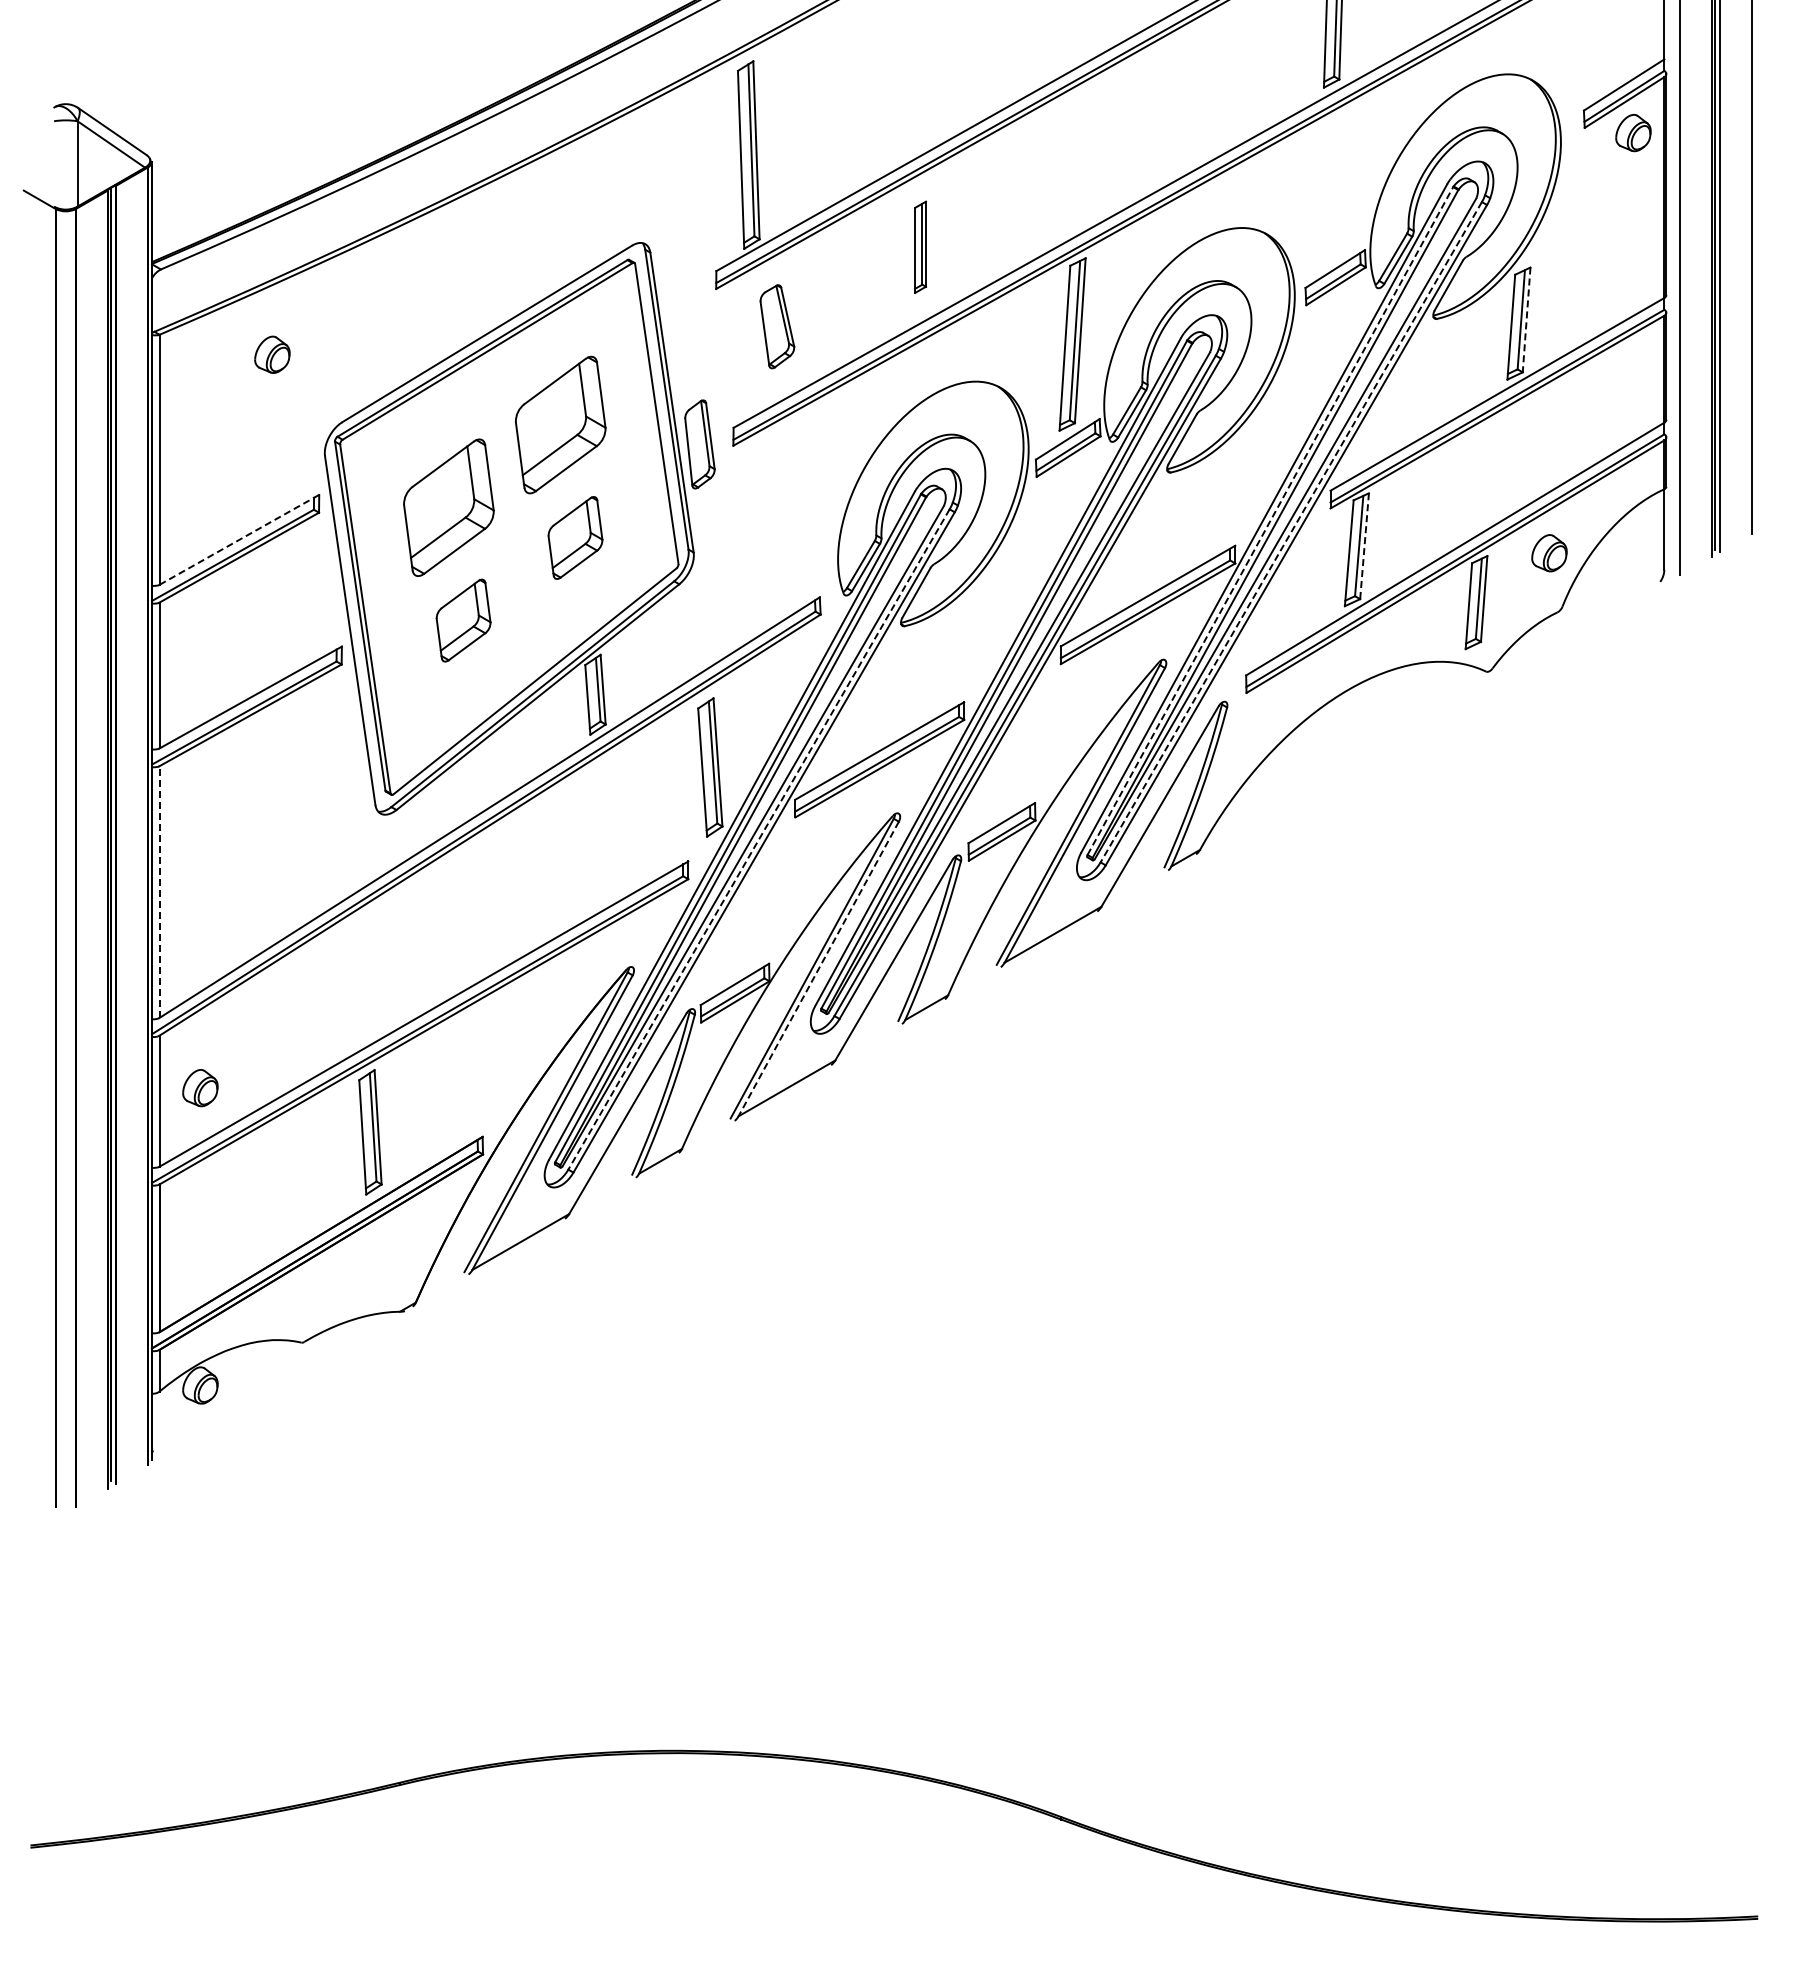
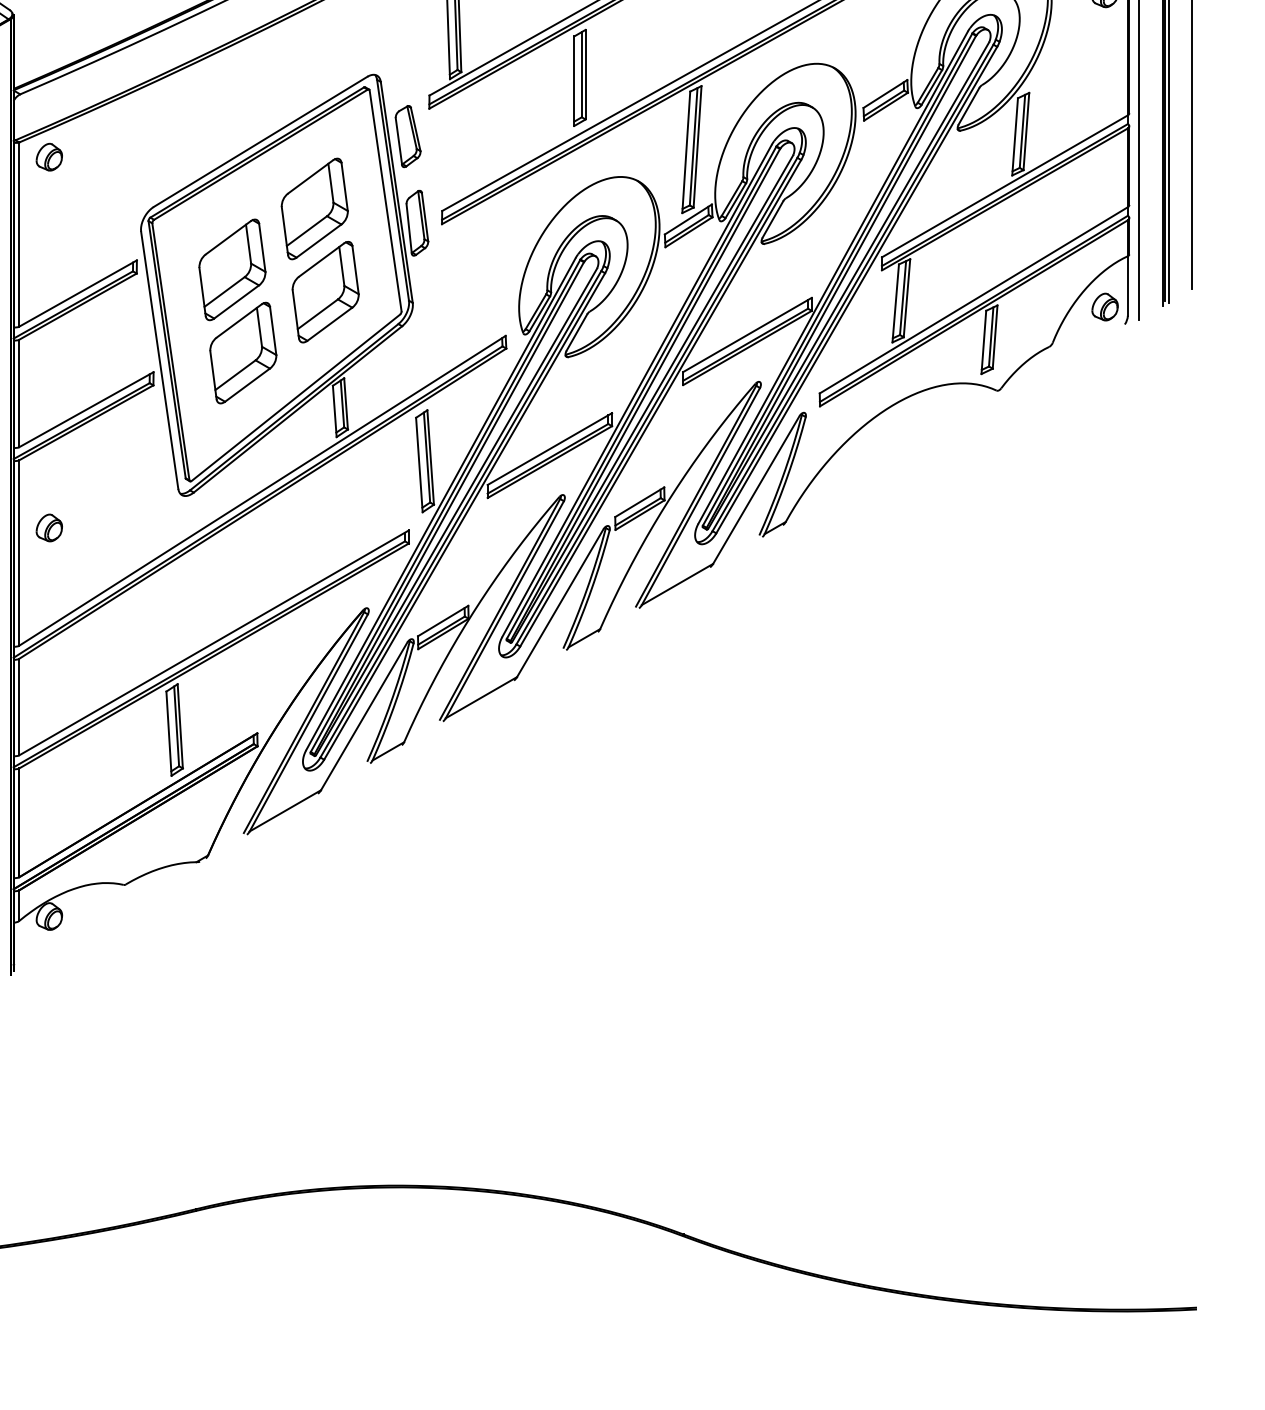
part: (920, 247) -> (579, 78), size x1.43
line: (1526, 319) -> (1026, 131), dashed -> solid
part: (777, 326) -> (408, 136), moved
part: (272, 354) -> (49, 156), moved
line: (1270, 521) -> (837, 280), dashed -> solid
line: (1291, 532) -> (853, 288), dashed -> solid
part: (575, 537) -> (325, 291), size x1.67
line: (239, 539) -> (78, 293), dashed -> solid
line: (1364, 546) -> (906, 298), dashed -> solid
part: (1549, 553) -> (1105, 307), moved
part: (463, 620) -> (243, 352), size x1.67
line: (758, 839) -> (460, 514), dashed -> solid
line: (159, 892) -> (19, 553), dashed -> solid
line: (818, 969) -> (504, 610), dashed -> solid
part: (200, 1088) -> (49, 528), moved

